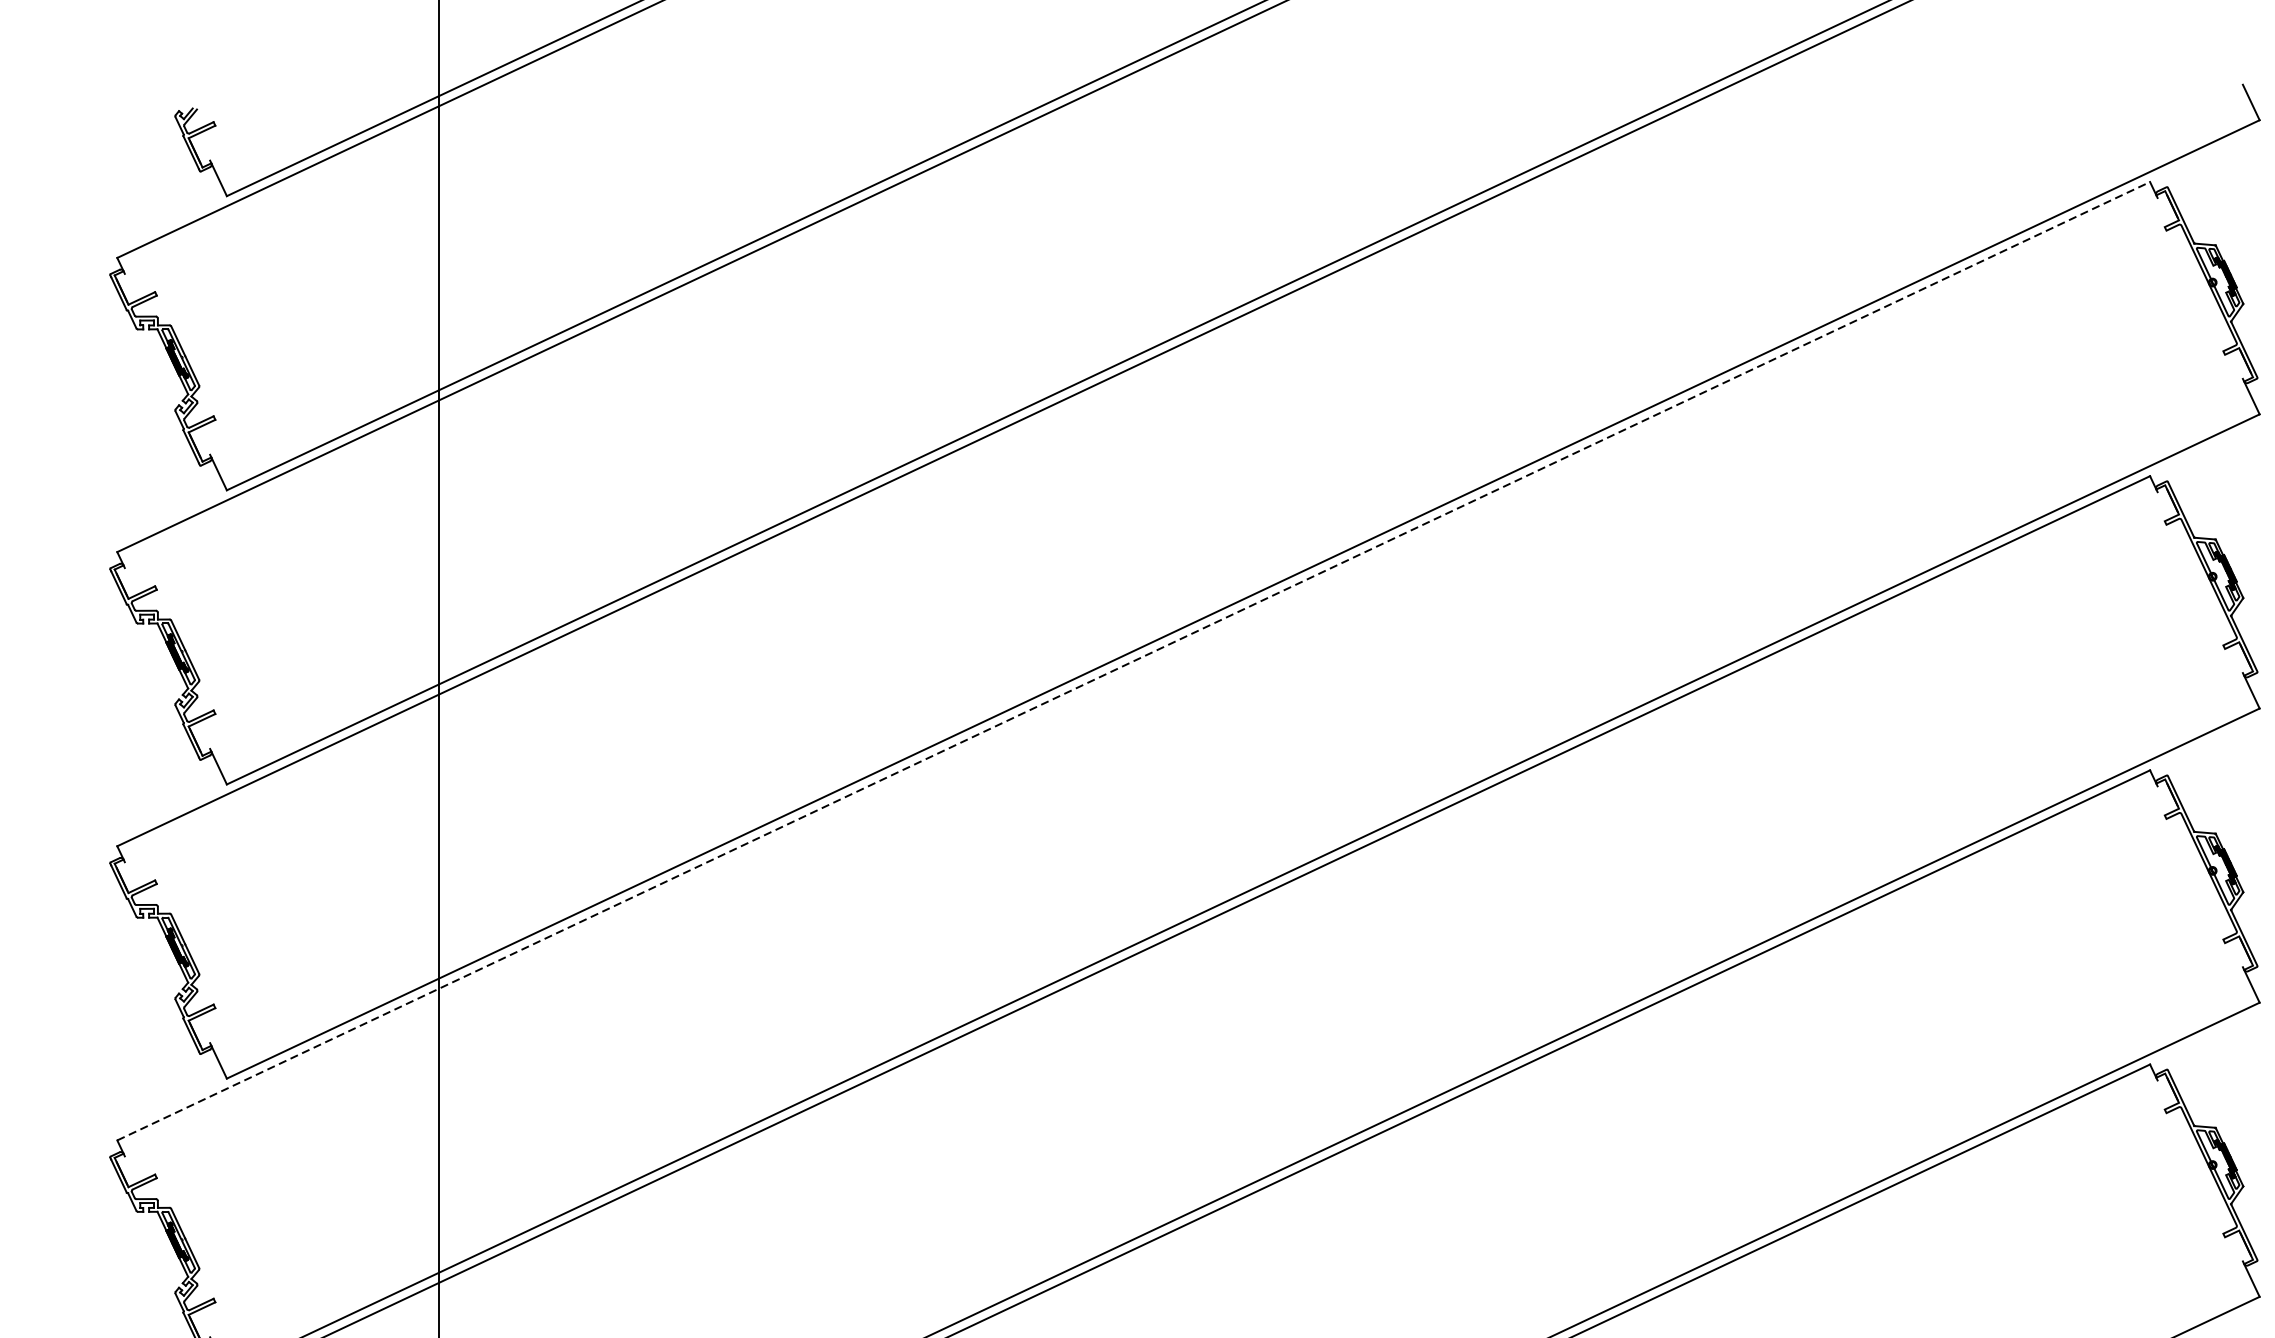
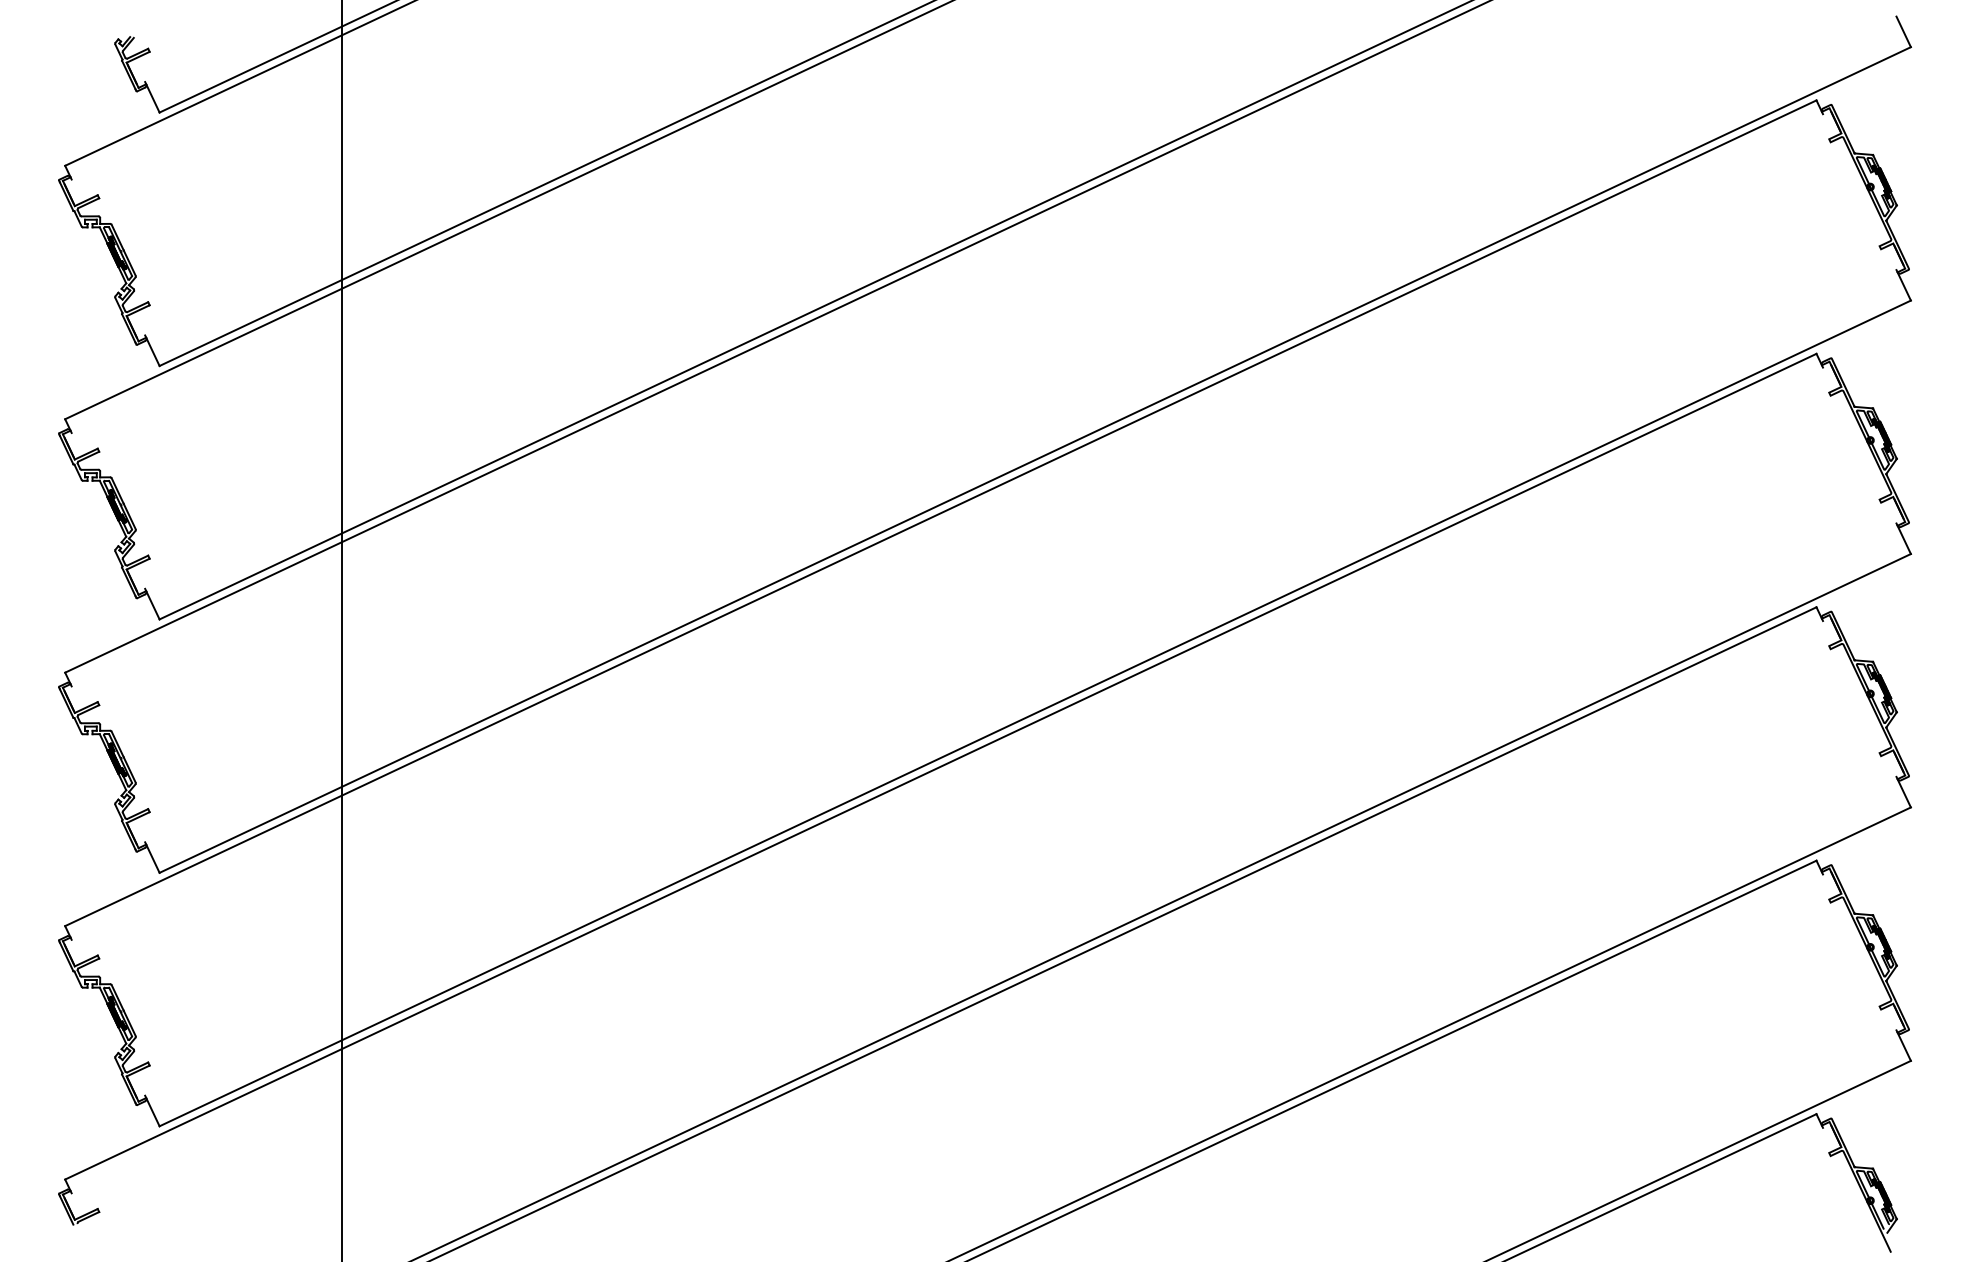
line: (1134, 661) -> (941, 513), dashed -> solid

